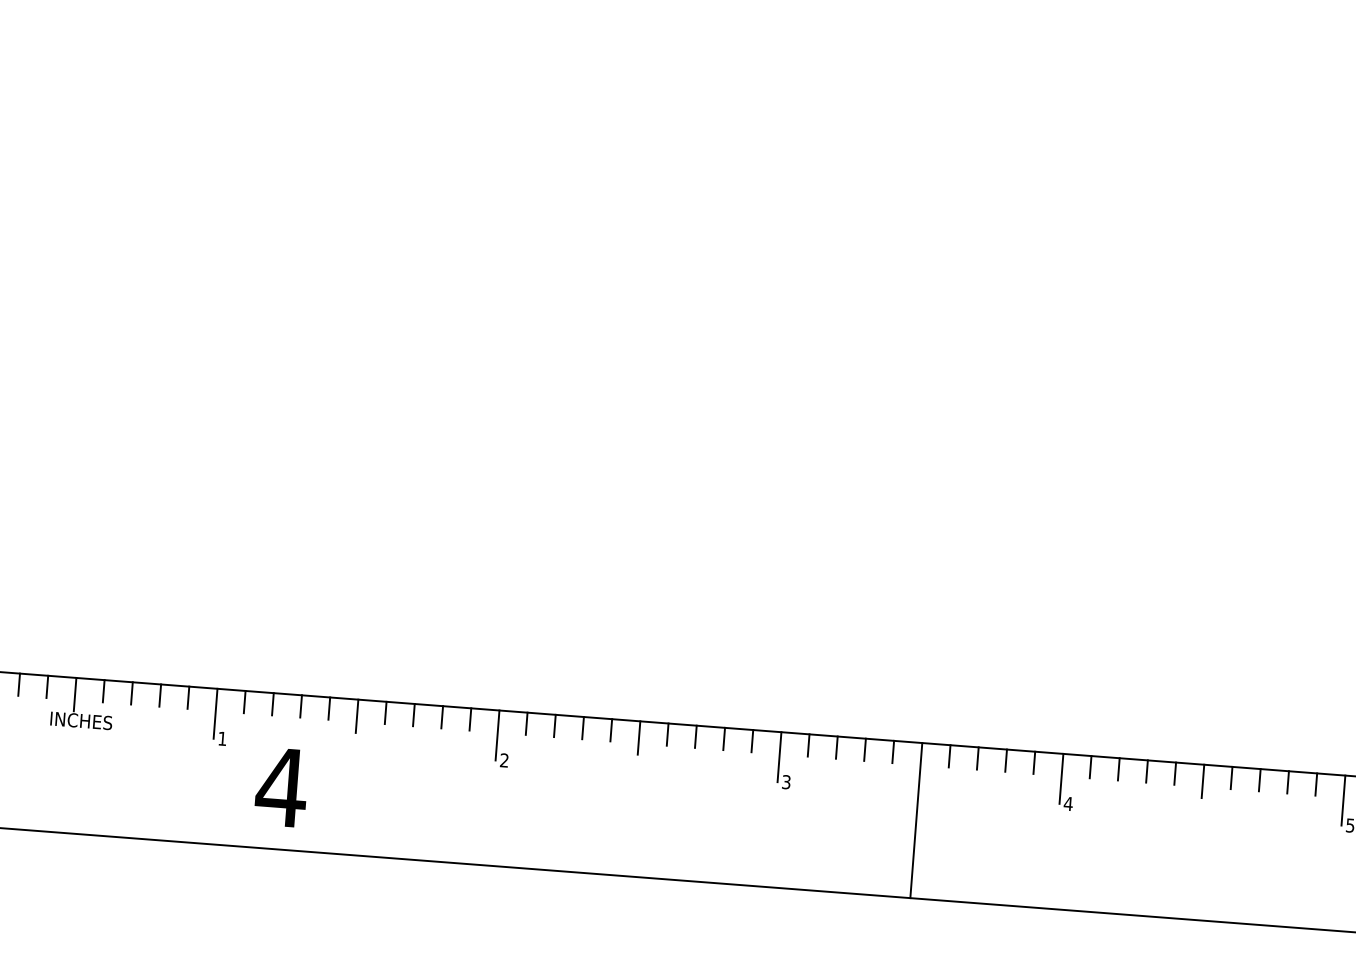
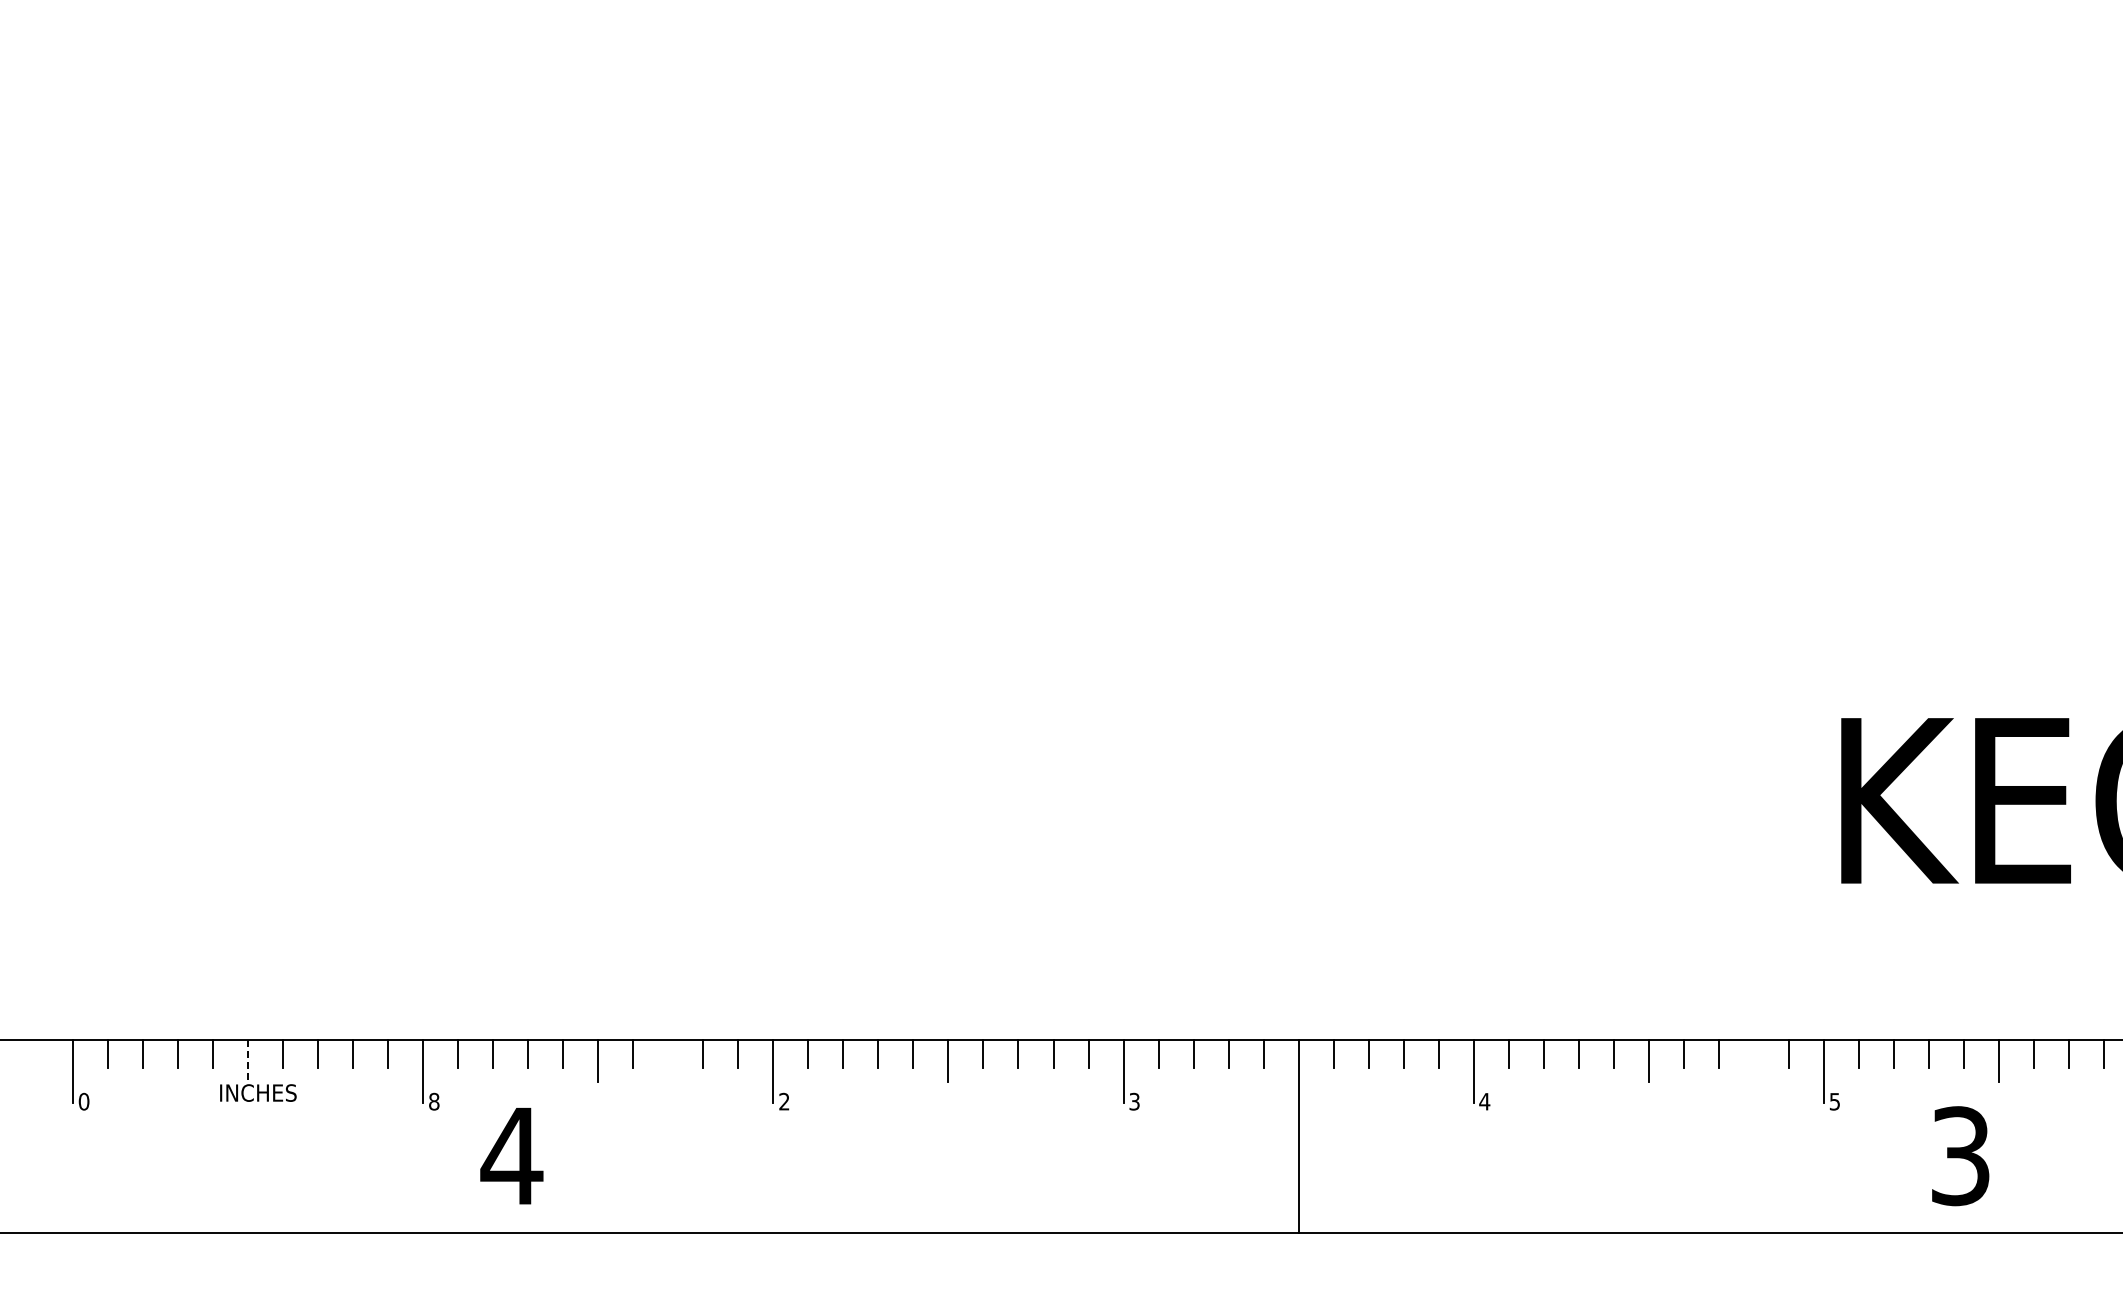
line: (75, 694) -> (248, 1061), solid -> dashed
line: (414, 715) -> (668, 1054), removed
text: (222, 738) -> (434, 1101), 1 -> 8
line: (1287, 782) -> (1753, 1054), removed

